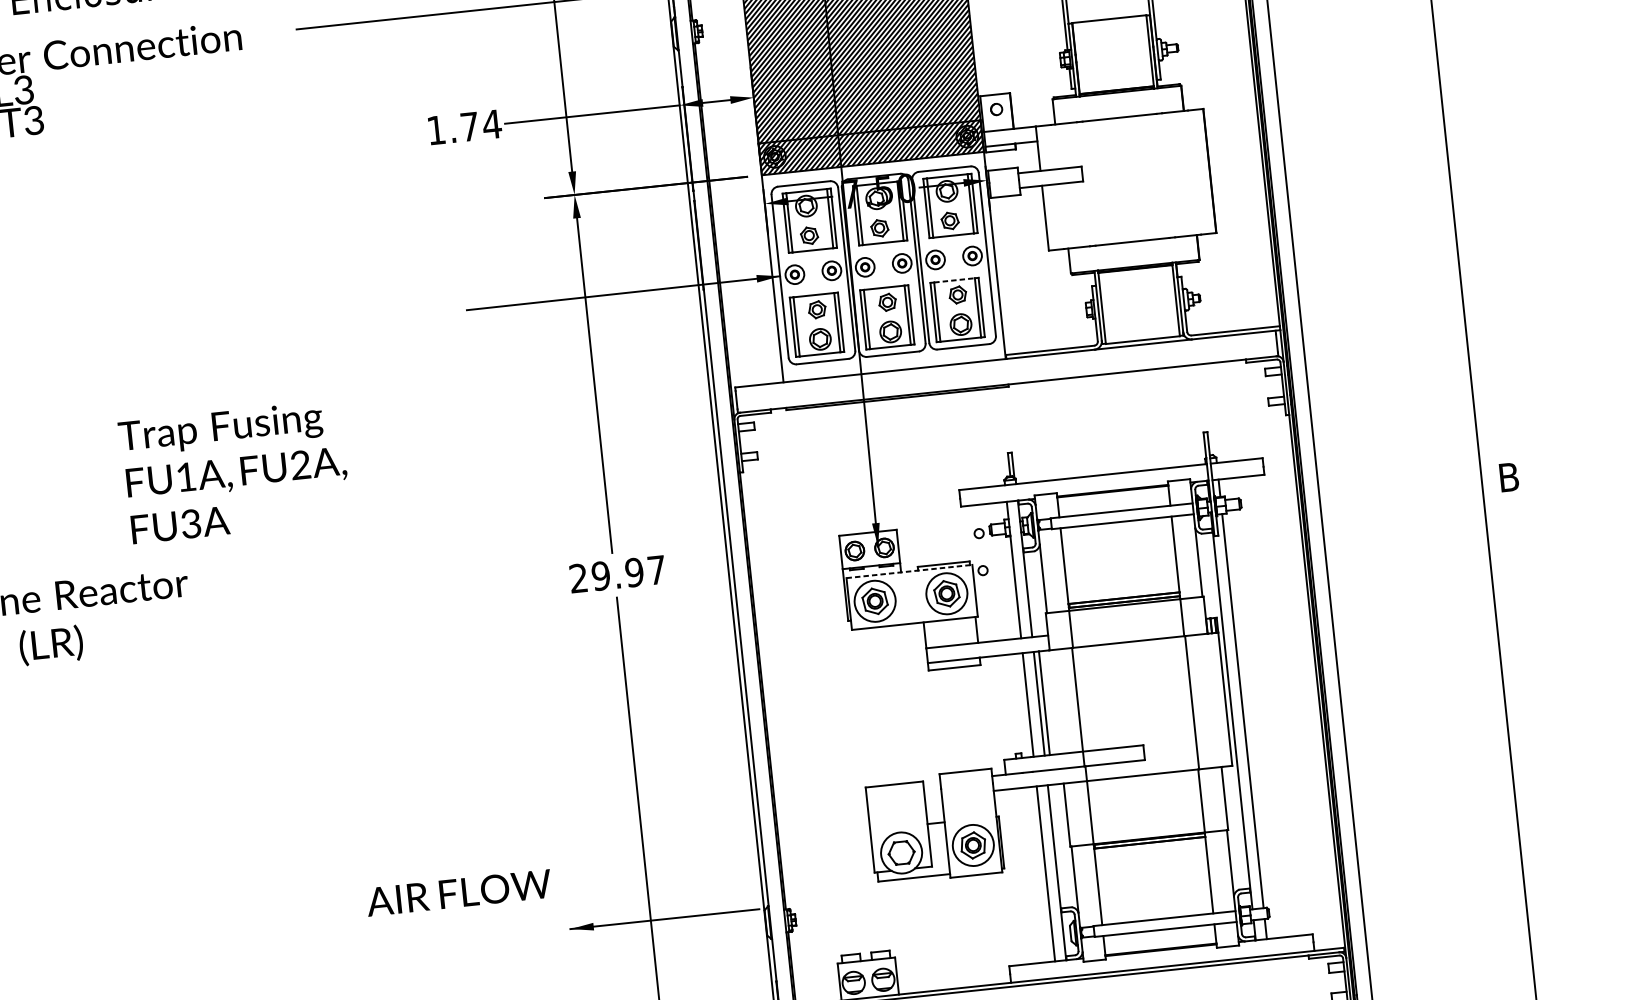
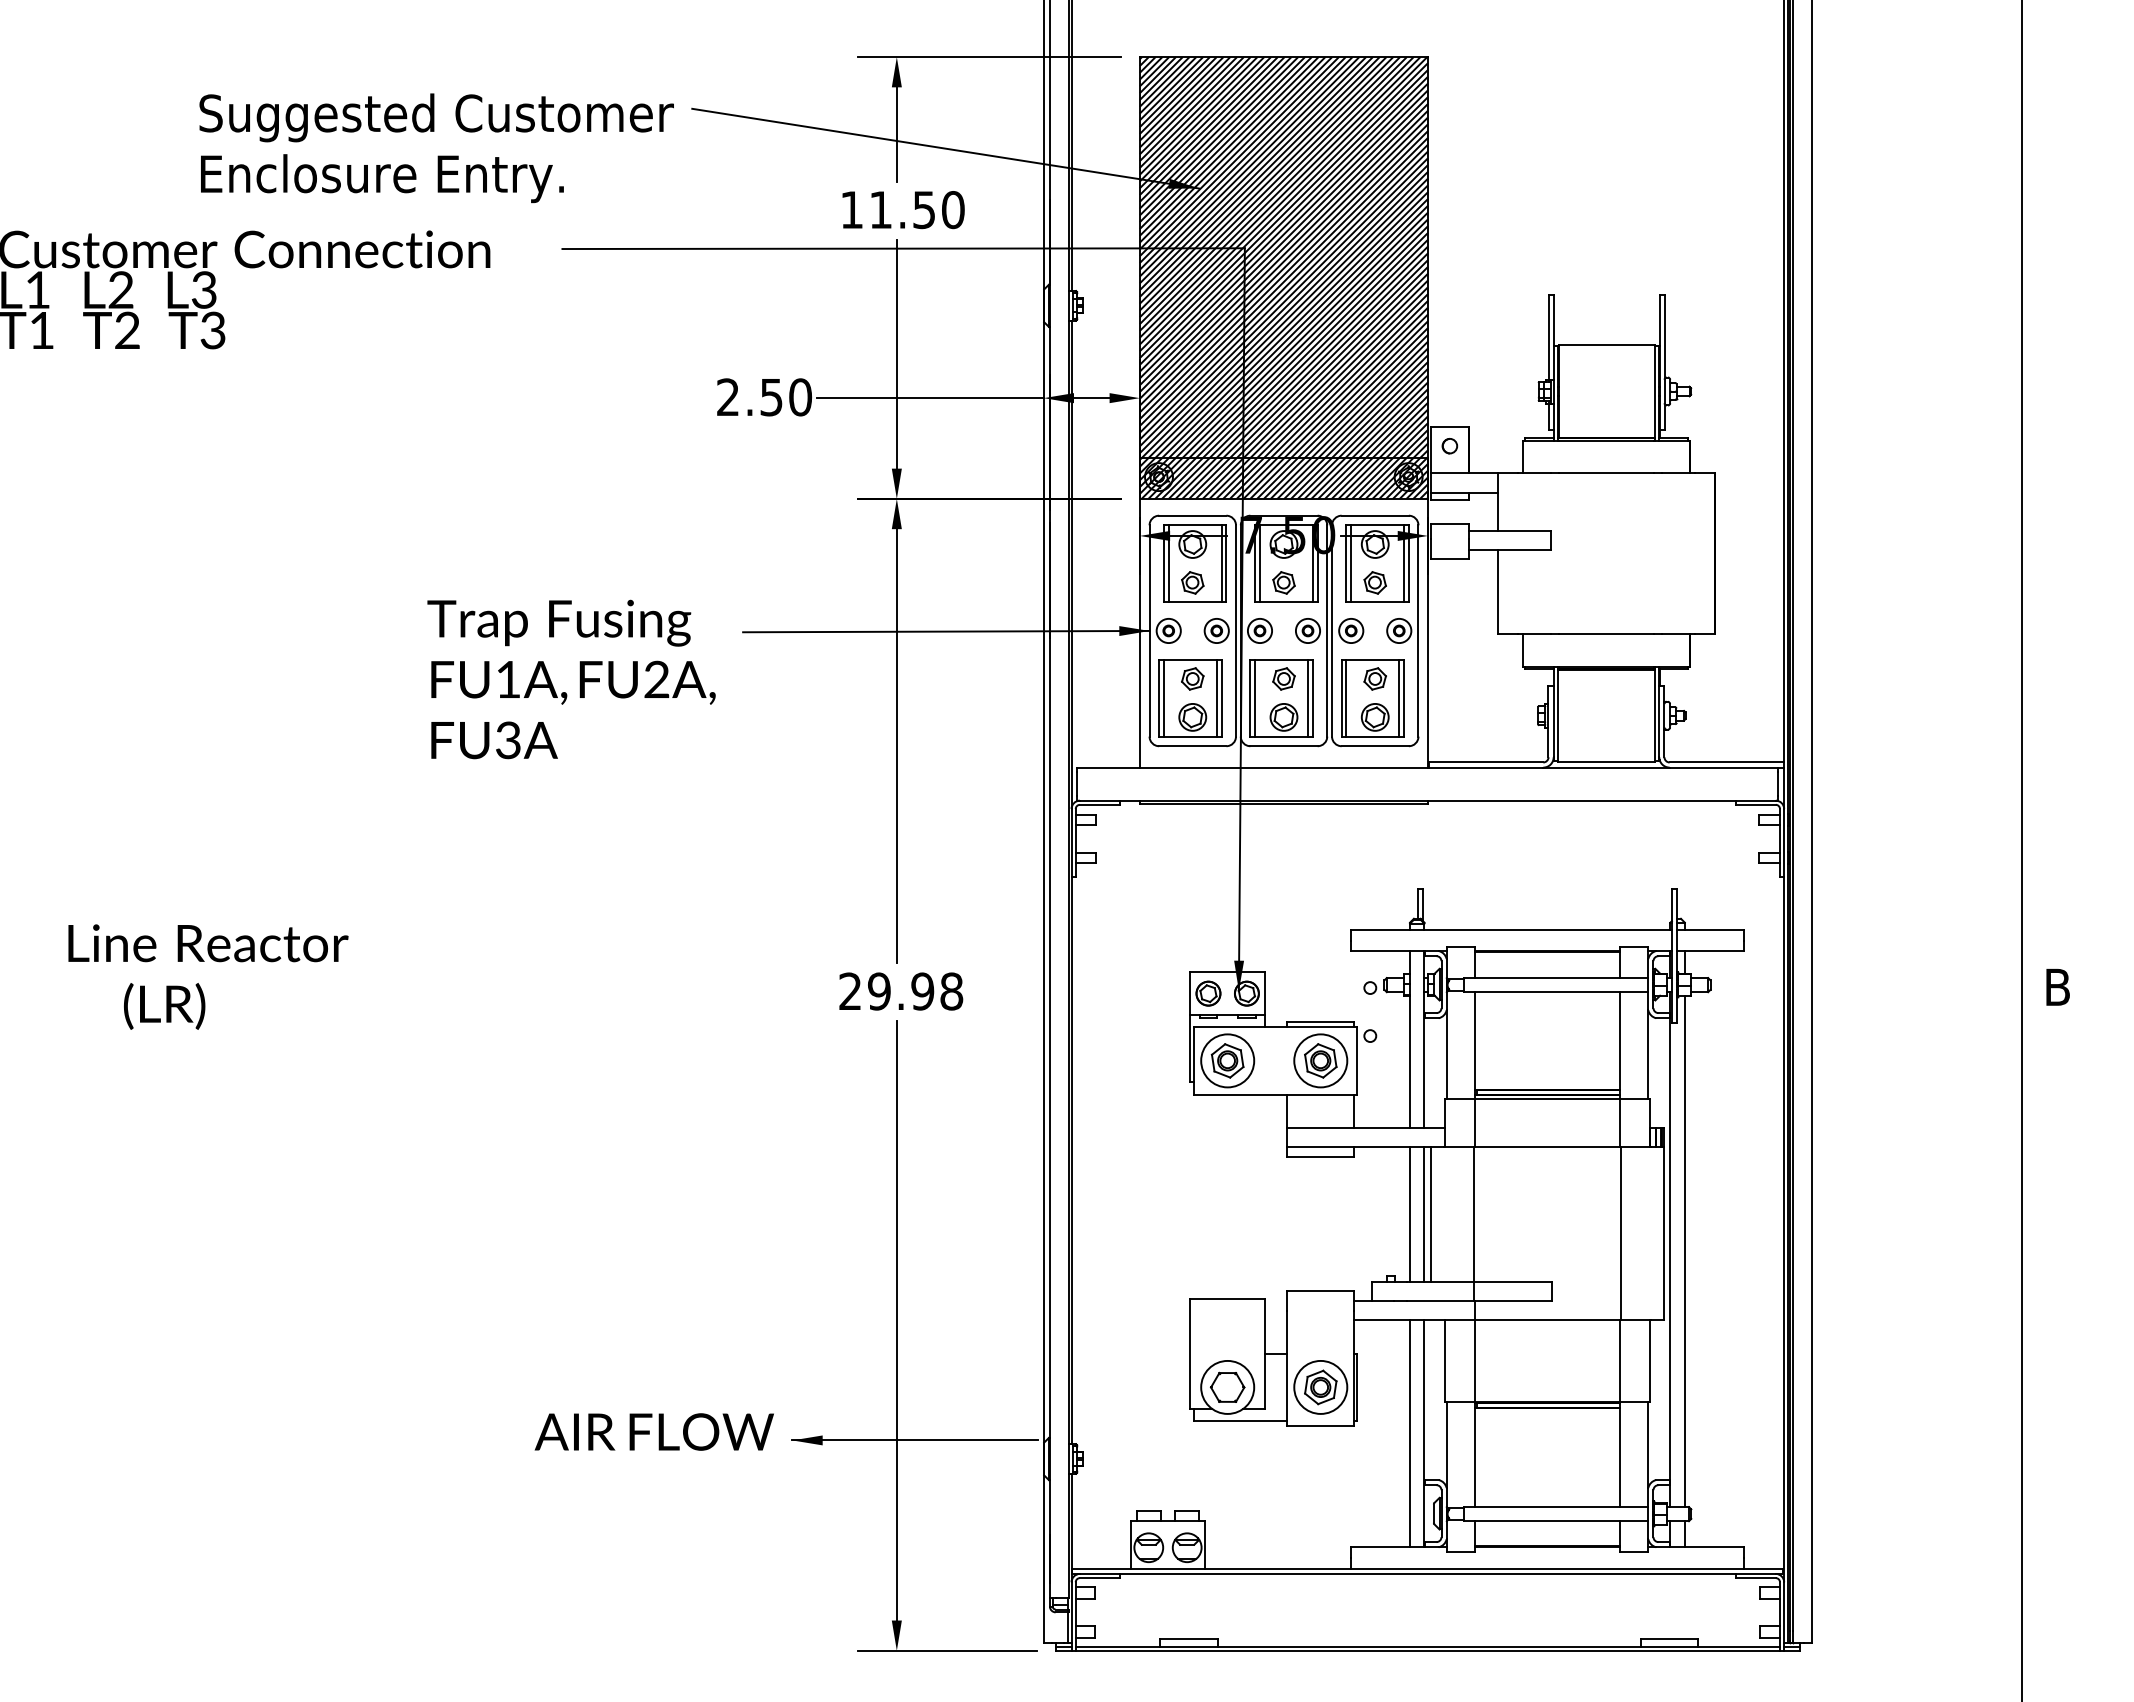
text: (464, 127) -> (764, 397), 1.74 -> 2.50
line: (955, 280) -> (1373, 659), dashed -> solid
text: (234, 471) -> (571, 679), moved
text: (656, 570) -> (951, 991), 29.97 -> 29.98
line: (909, 571) -> (1275, 1027), dashed -> solid
text: (458, 892) -> (653, 1431), moved

